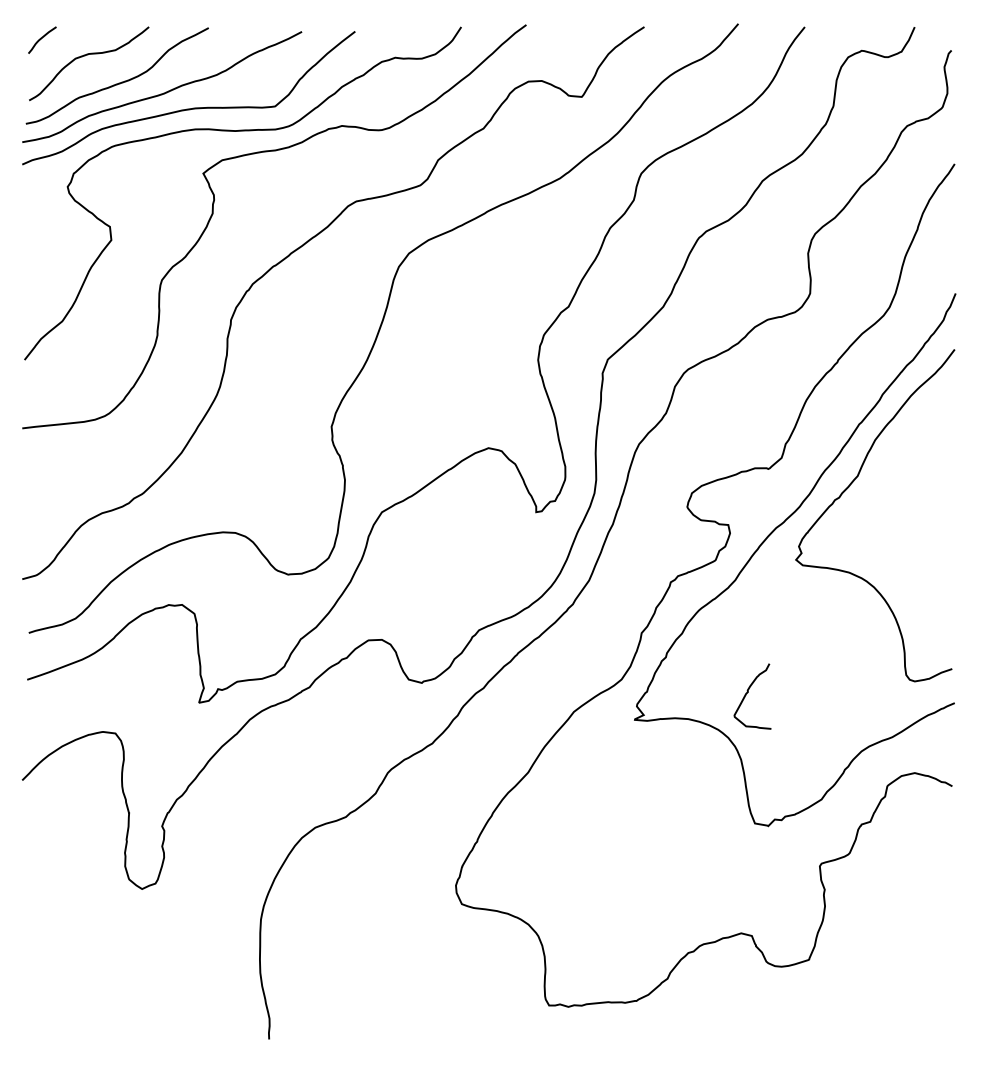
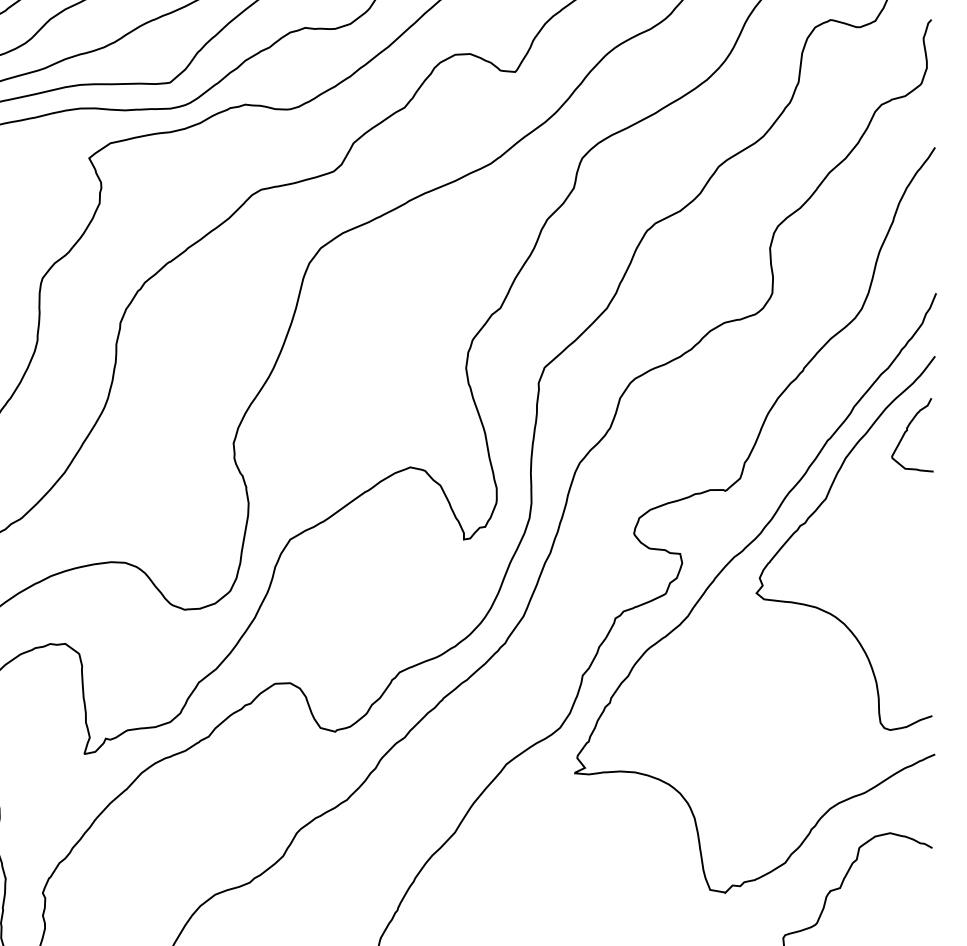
curve: (748, 692) -> (907, 430), moved

